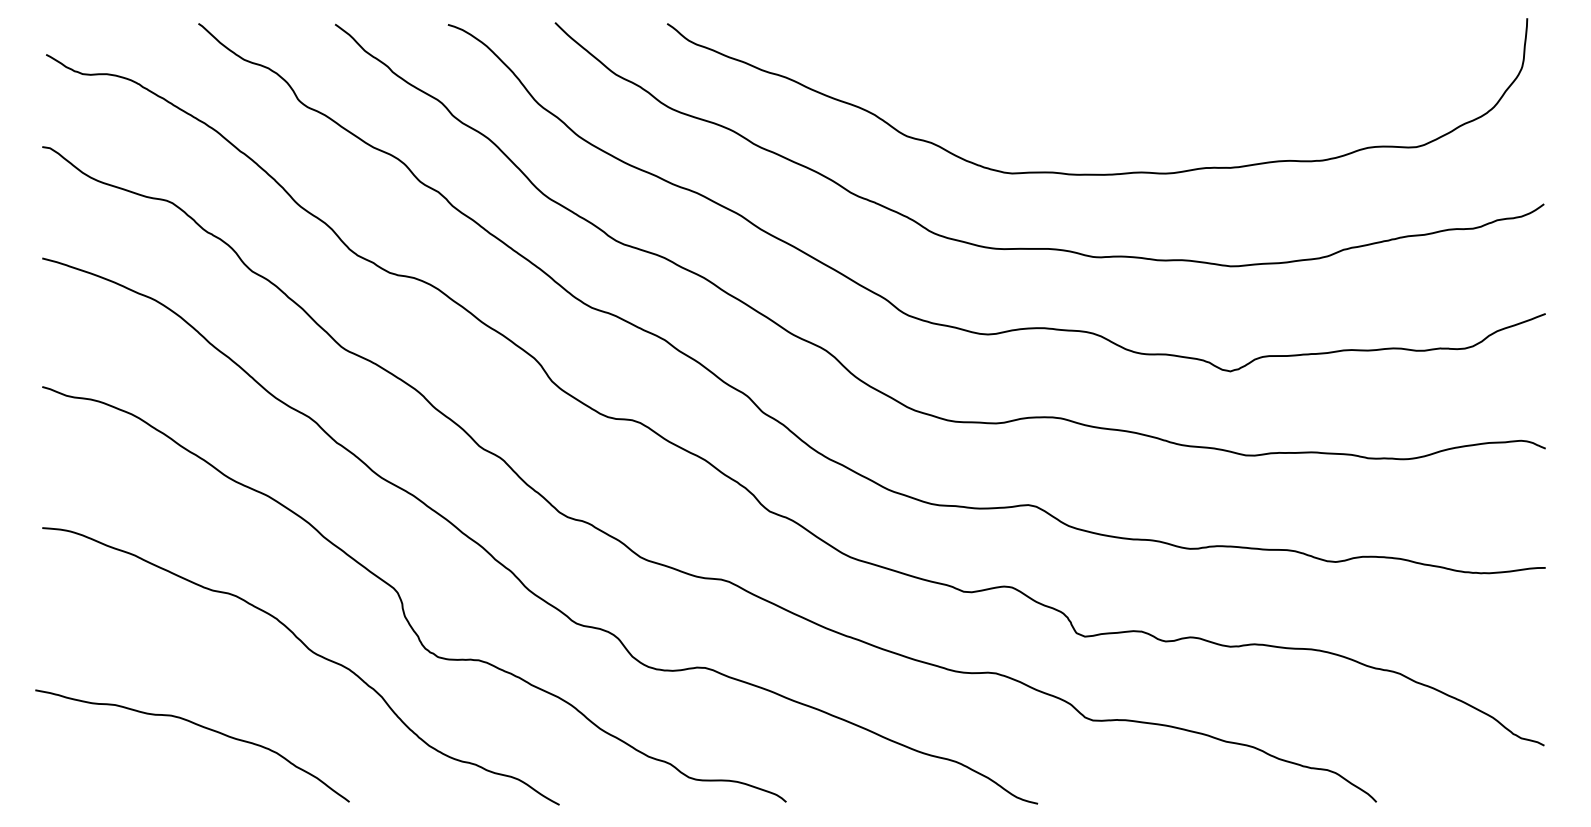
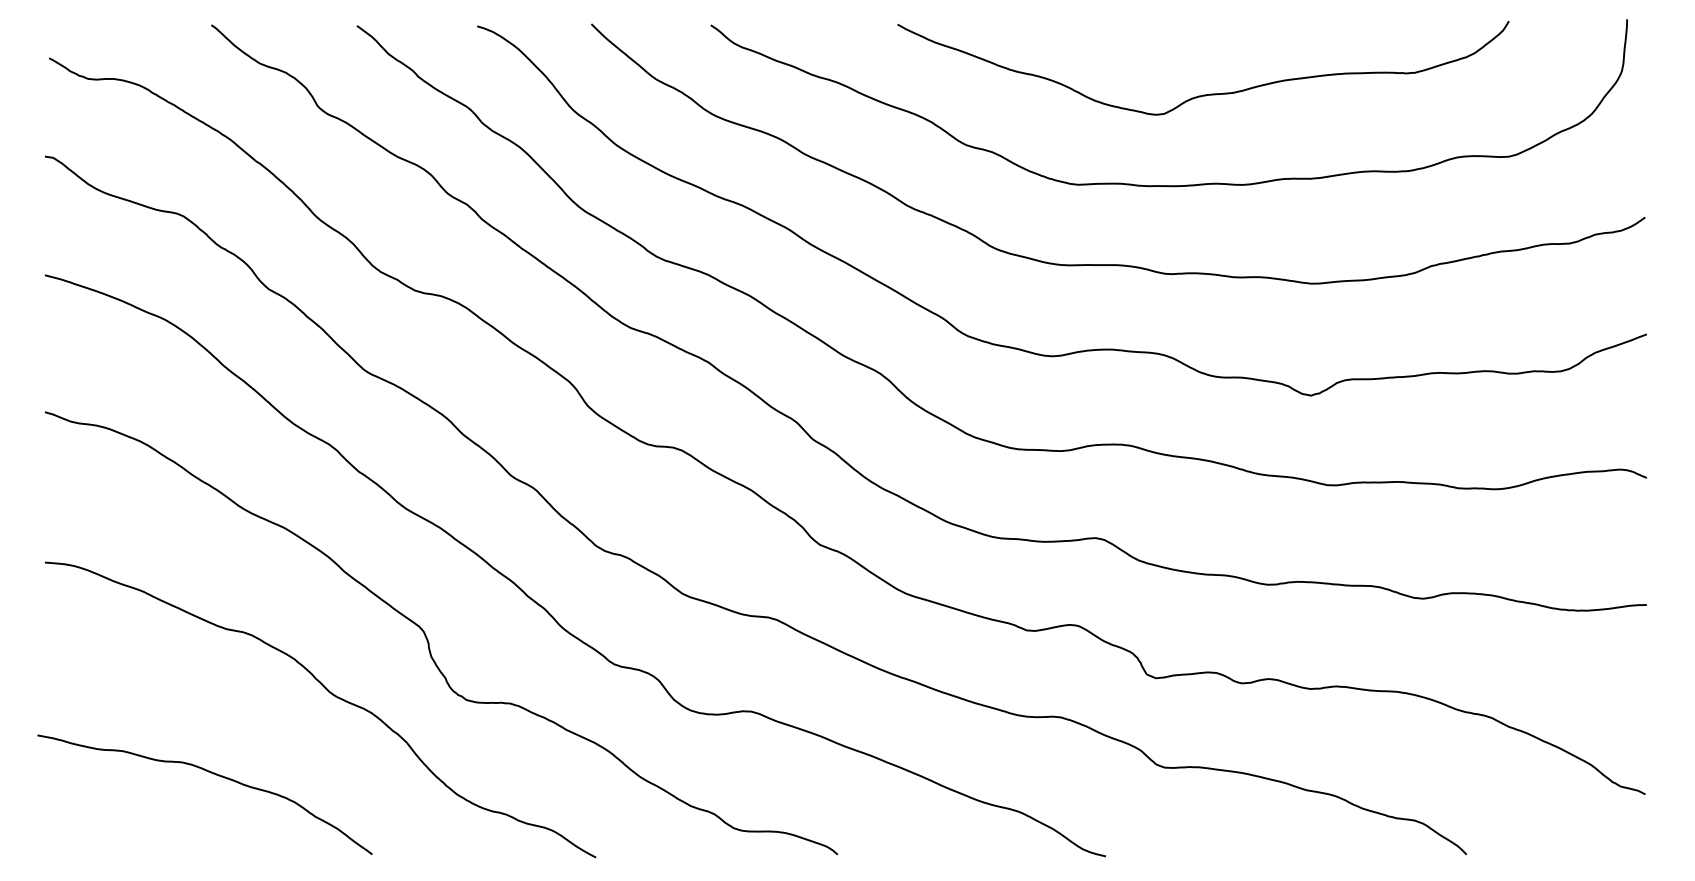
curve: (1130, 88) -> (1204, 94), added

